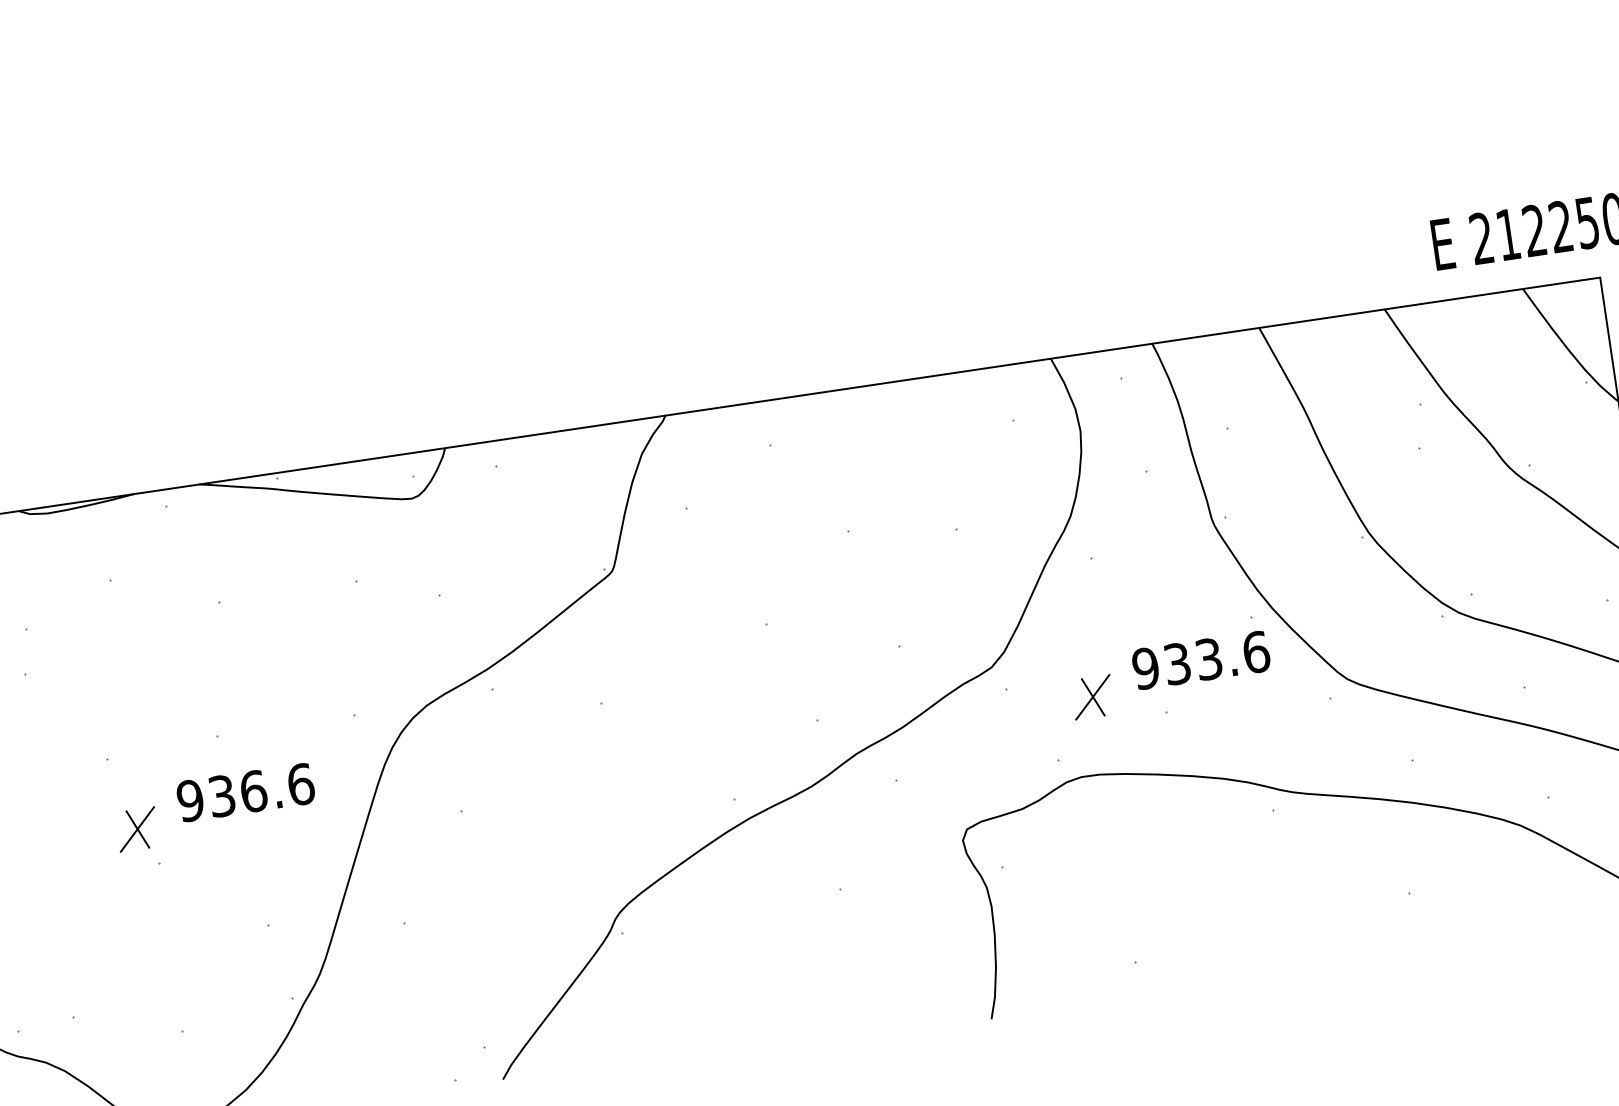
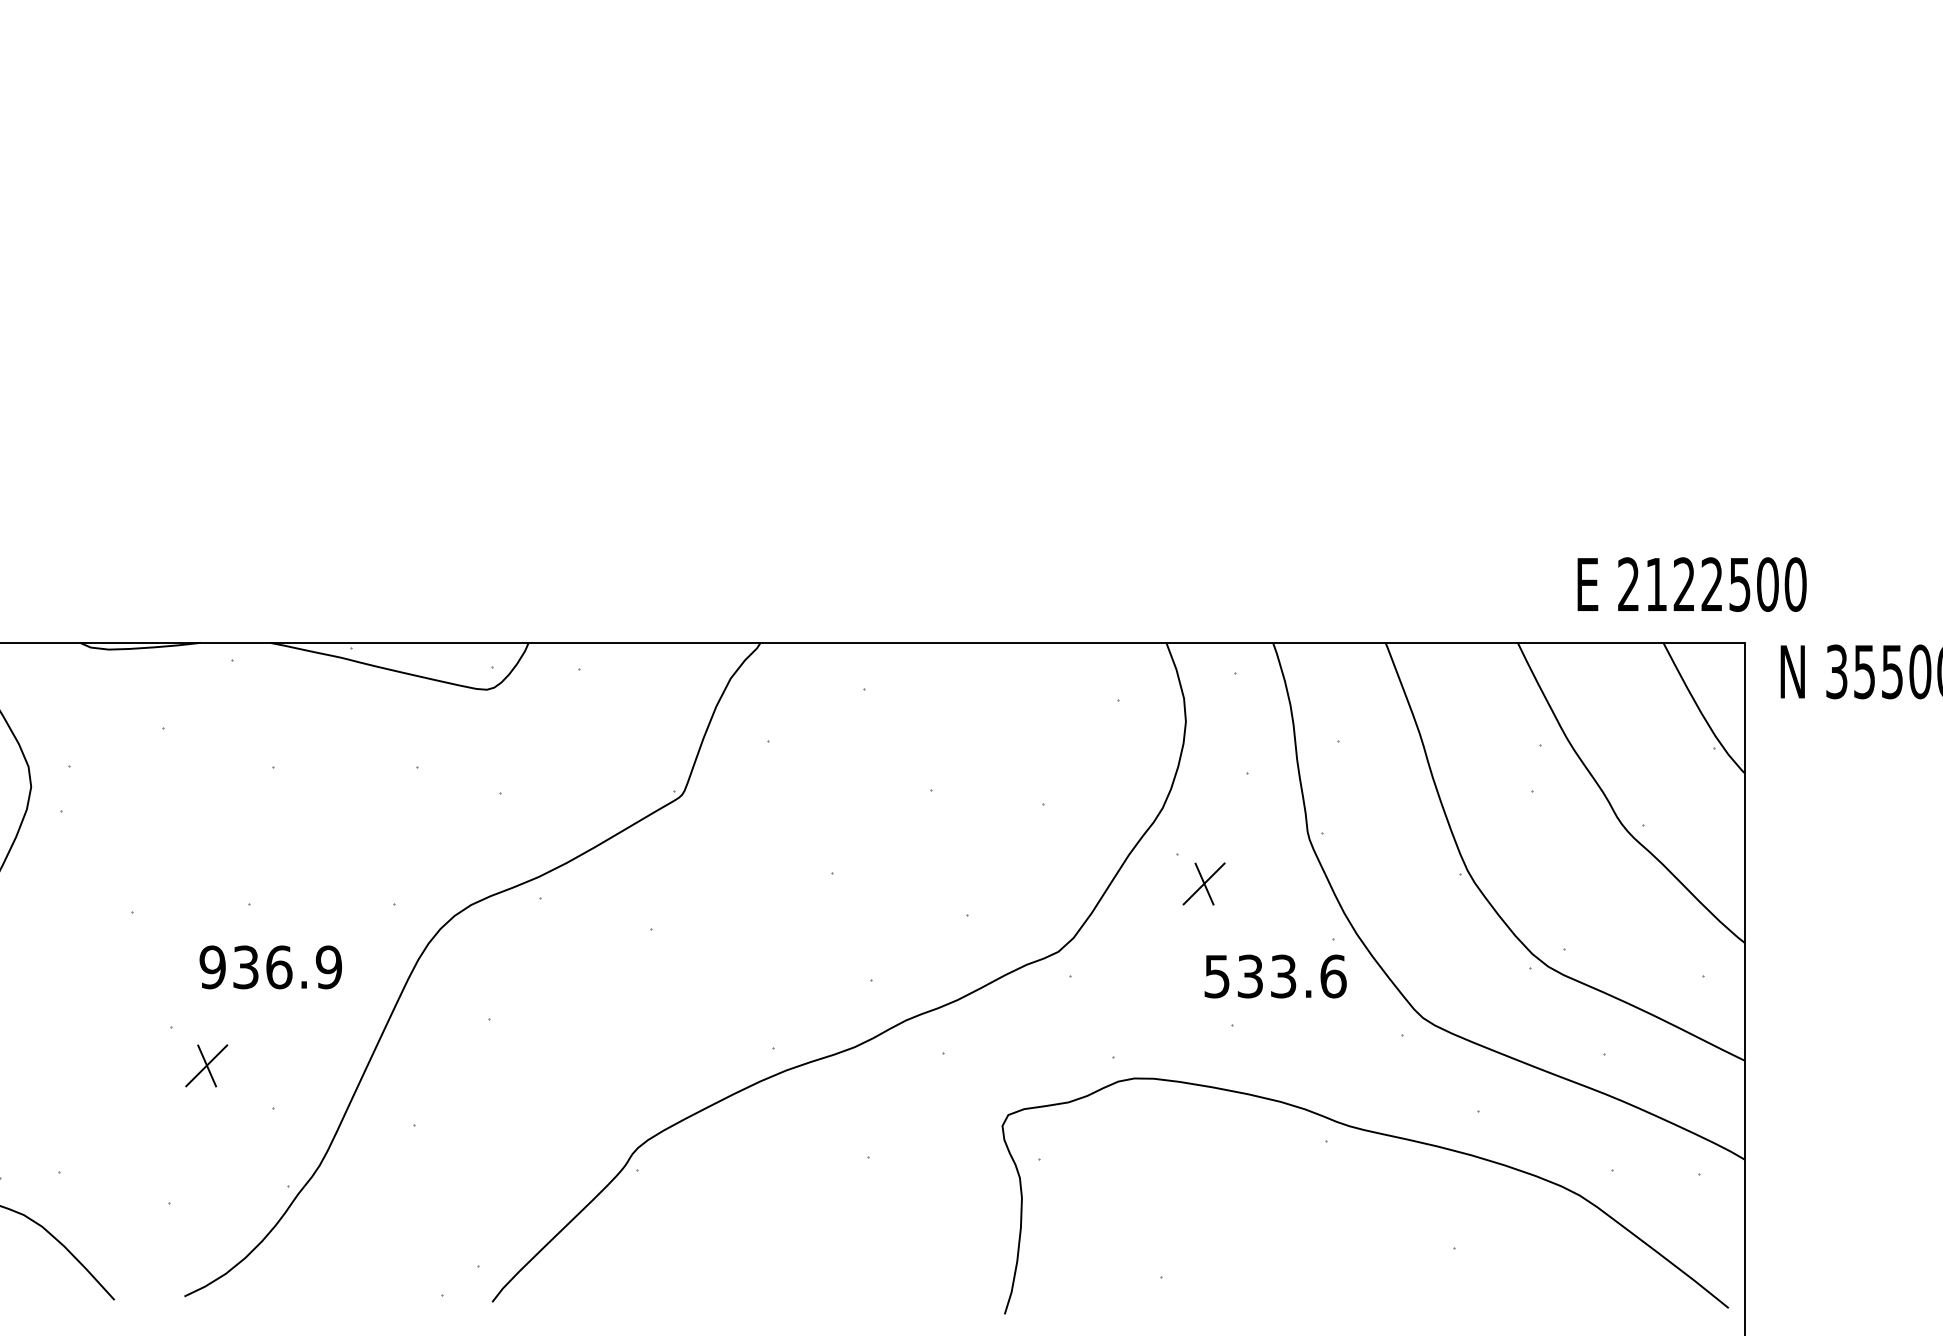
text: (1146, 668) -> (1217, 976), 933.6 -> 533.6
part: (1092, 696) -> (1203, 883), moved
text: (300, 784) -> (328, 967), 936.6 -> 936.9
part: (137, 829) -> (206, 1065), moved

